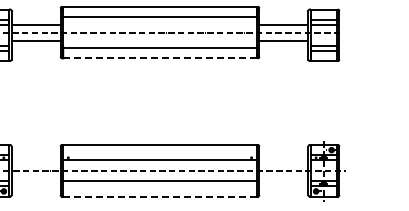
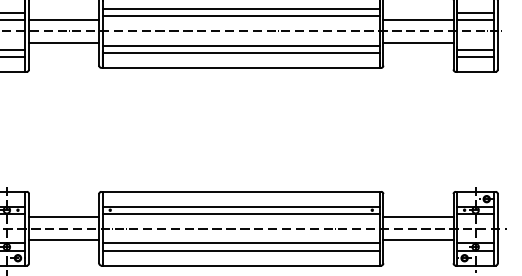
line: (159, 22) -> (240, 16), added
line: (159, 42) -> (240, 45), added
line: (160, 58) -> (242, 68), dashed -> solid
line: (159, 155) -> (240, 206), added
line: (35, 162) -> (63, 216), added
line: (283, 162) -> (417, 216), added
line: (35, 178) -> (63, 239), added
line: (283, 178) -> (417, 239), added
line: (159, 186) -> (240, 251), added
line: (160, 196) -> (242, 265), dashed -> solid

